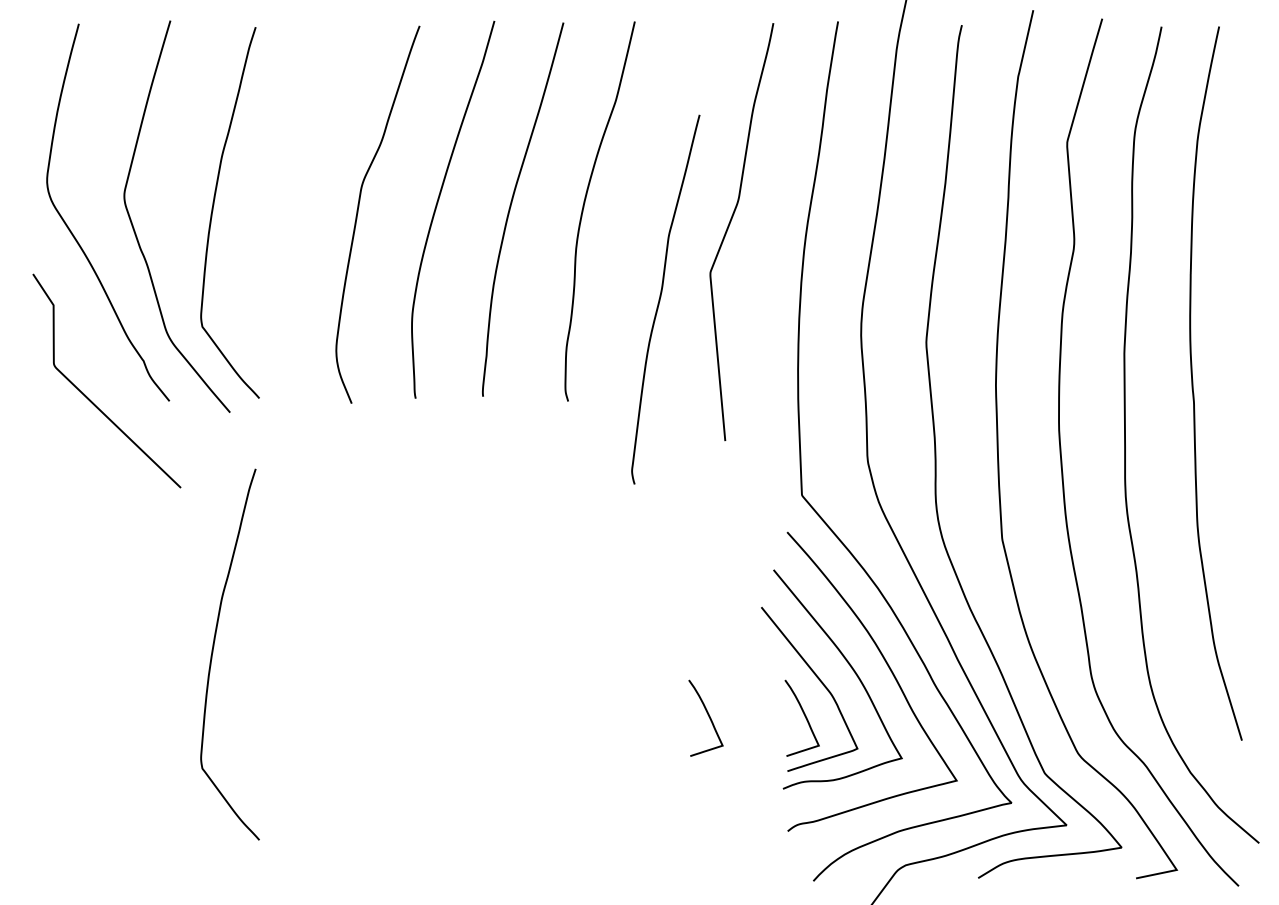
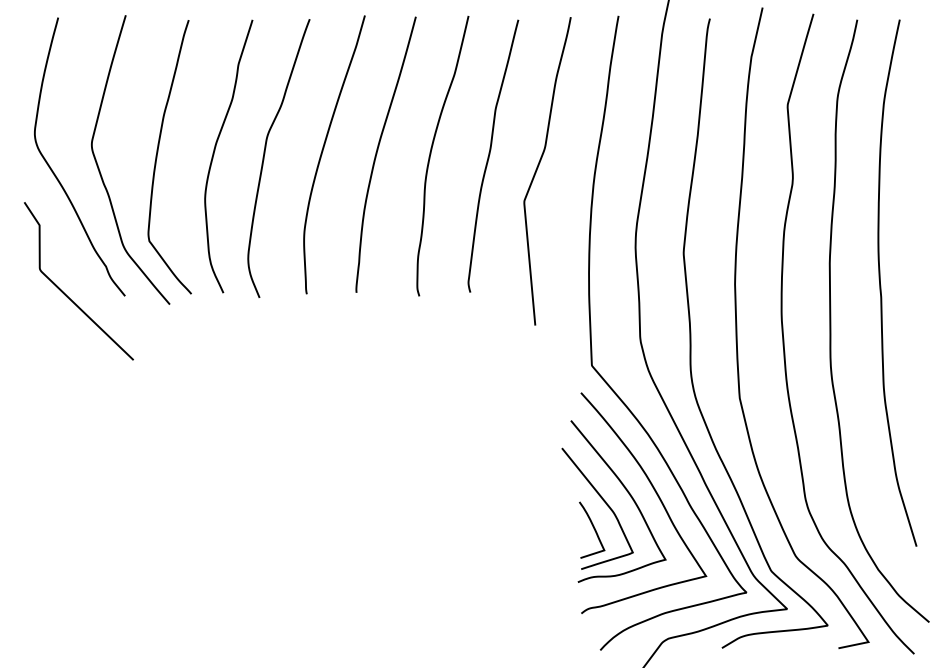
curve: (290, 209) -> (214, 154), added
curve: (661, 297) -> (490, 154), moved
curve: (213, 655) -> (157, 483), removed
curve: (707, 717) -> (522, 529), removed

